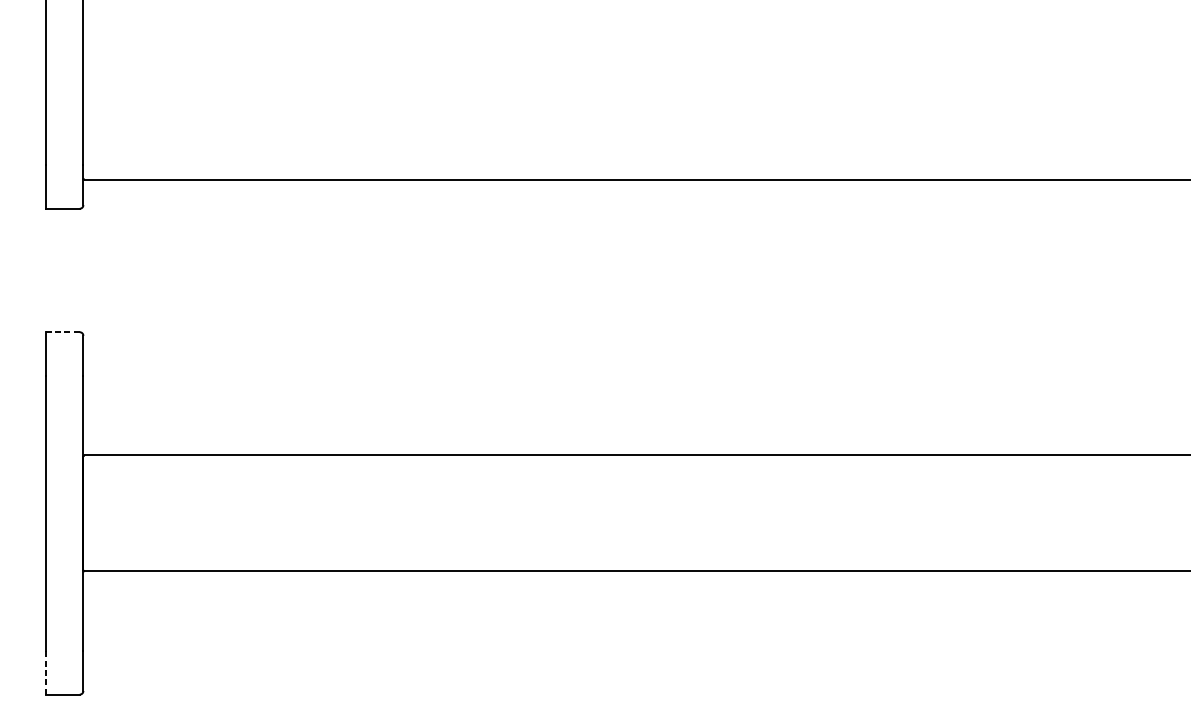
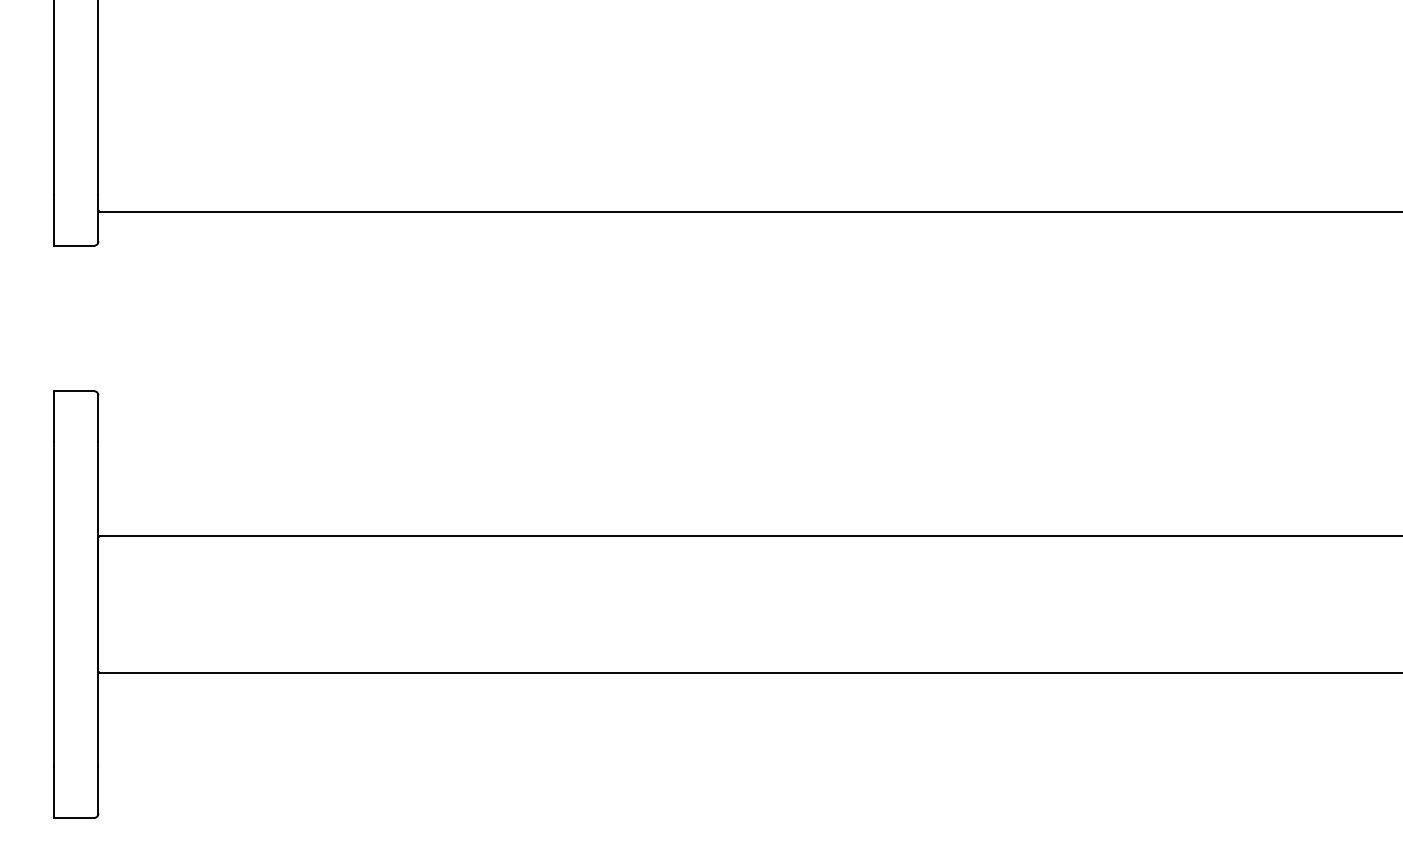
line: (63, 332) -> (74, 391), dashed -> solid
line: (46, 672) -> (54, 792), dashed -> solid

